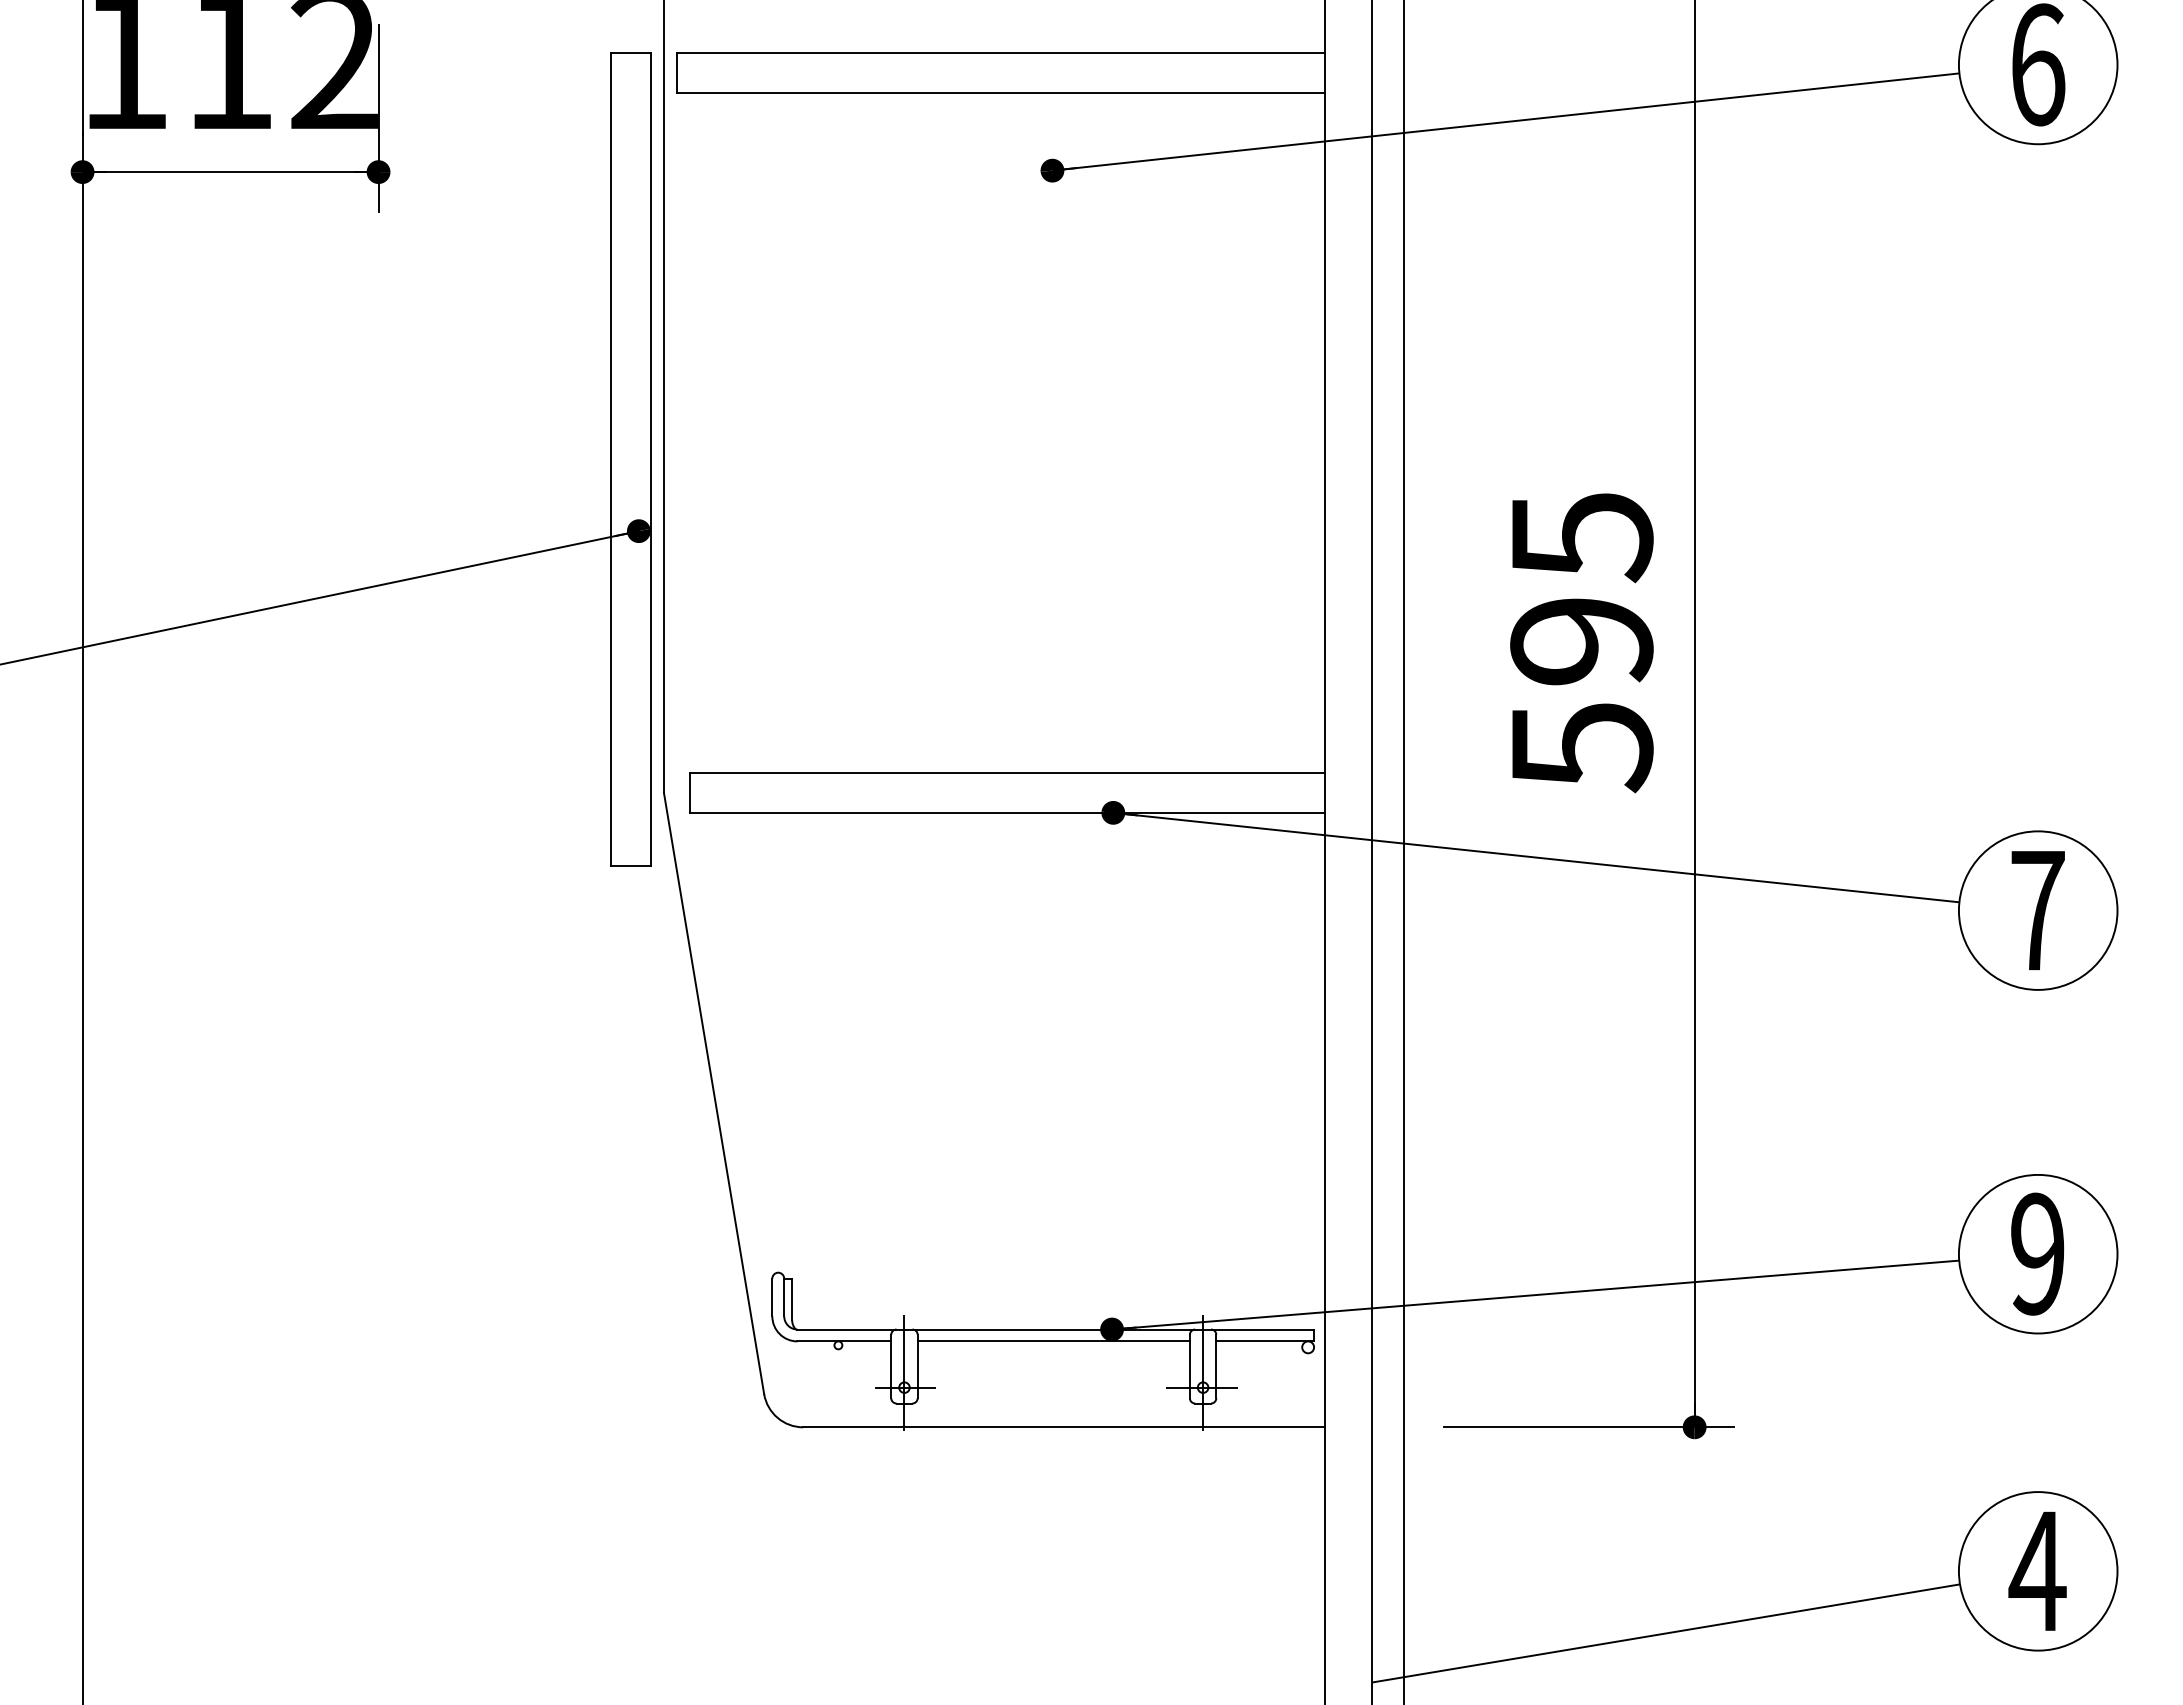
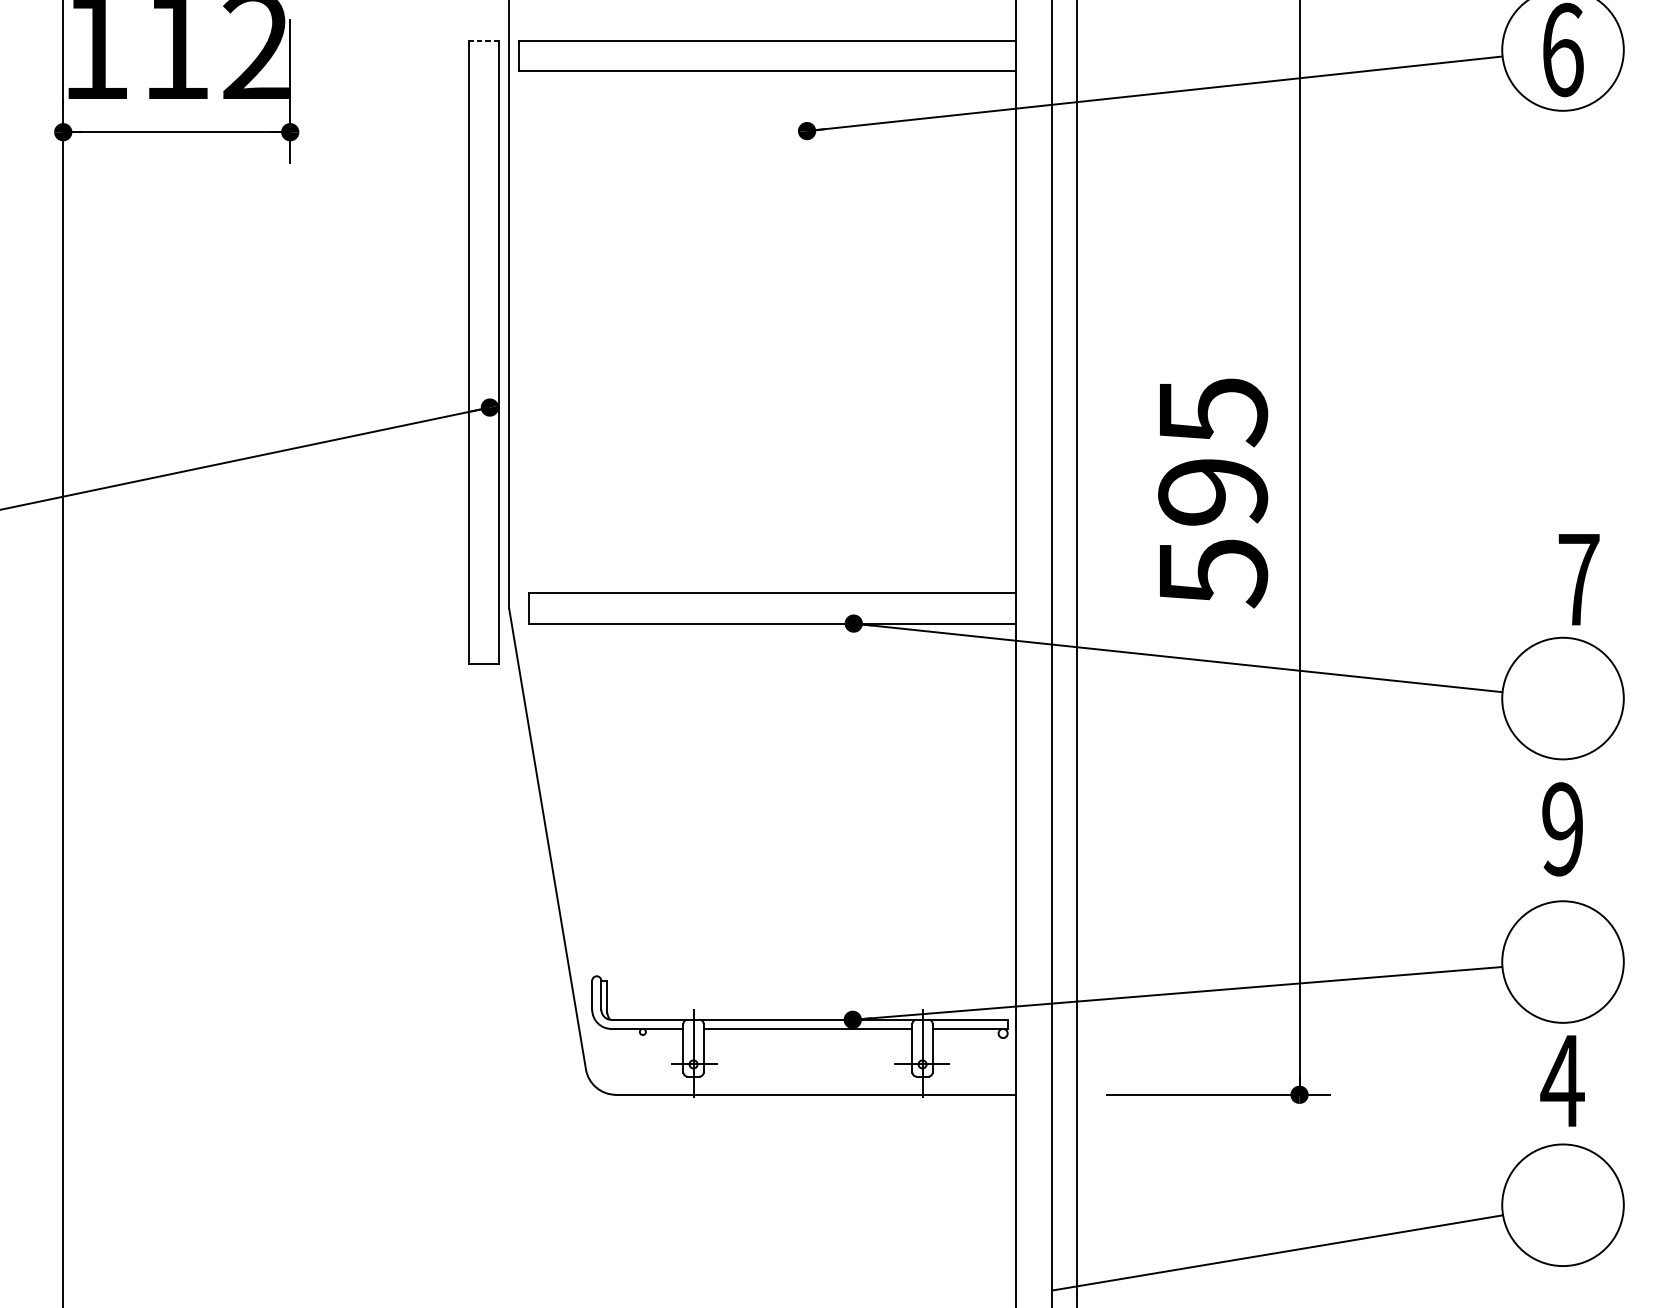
line: (630, 53) -> (483, 41), solid -> dashed
text: (2037, 910) -> (1578, 579), moved
text: (2037, 1253) -> (1562, 828), moved
text: (2037, 1570) -> (1562, 1080), moved

